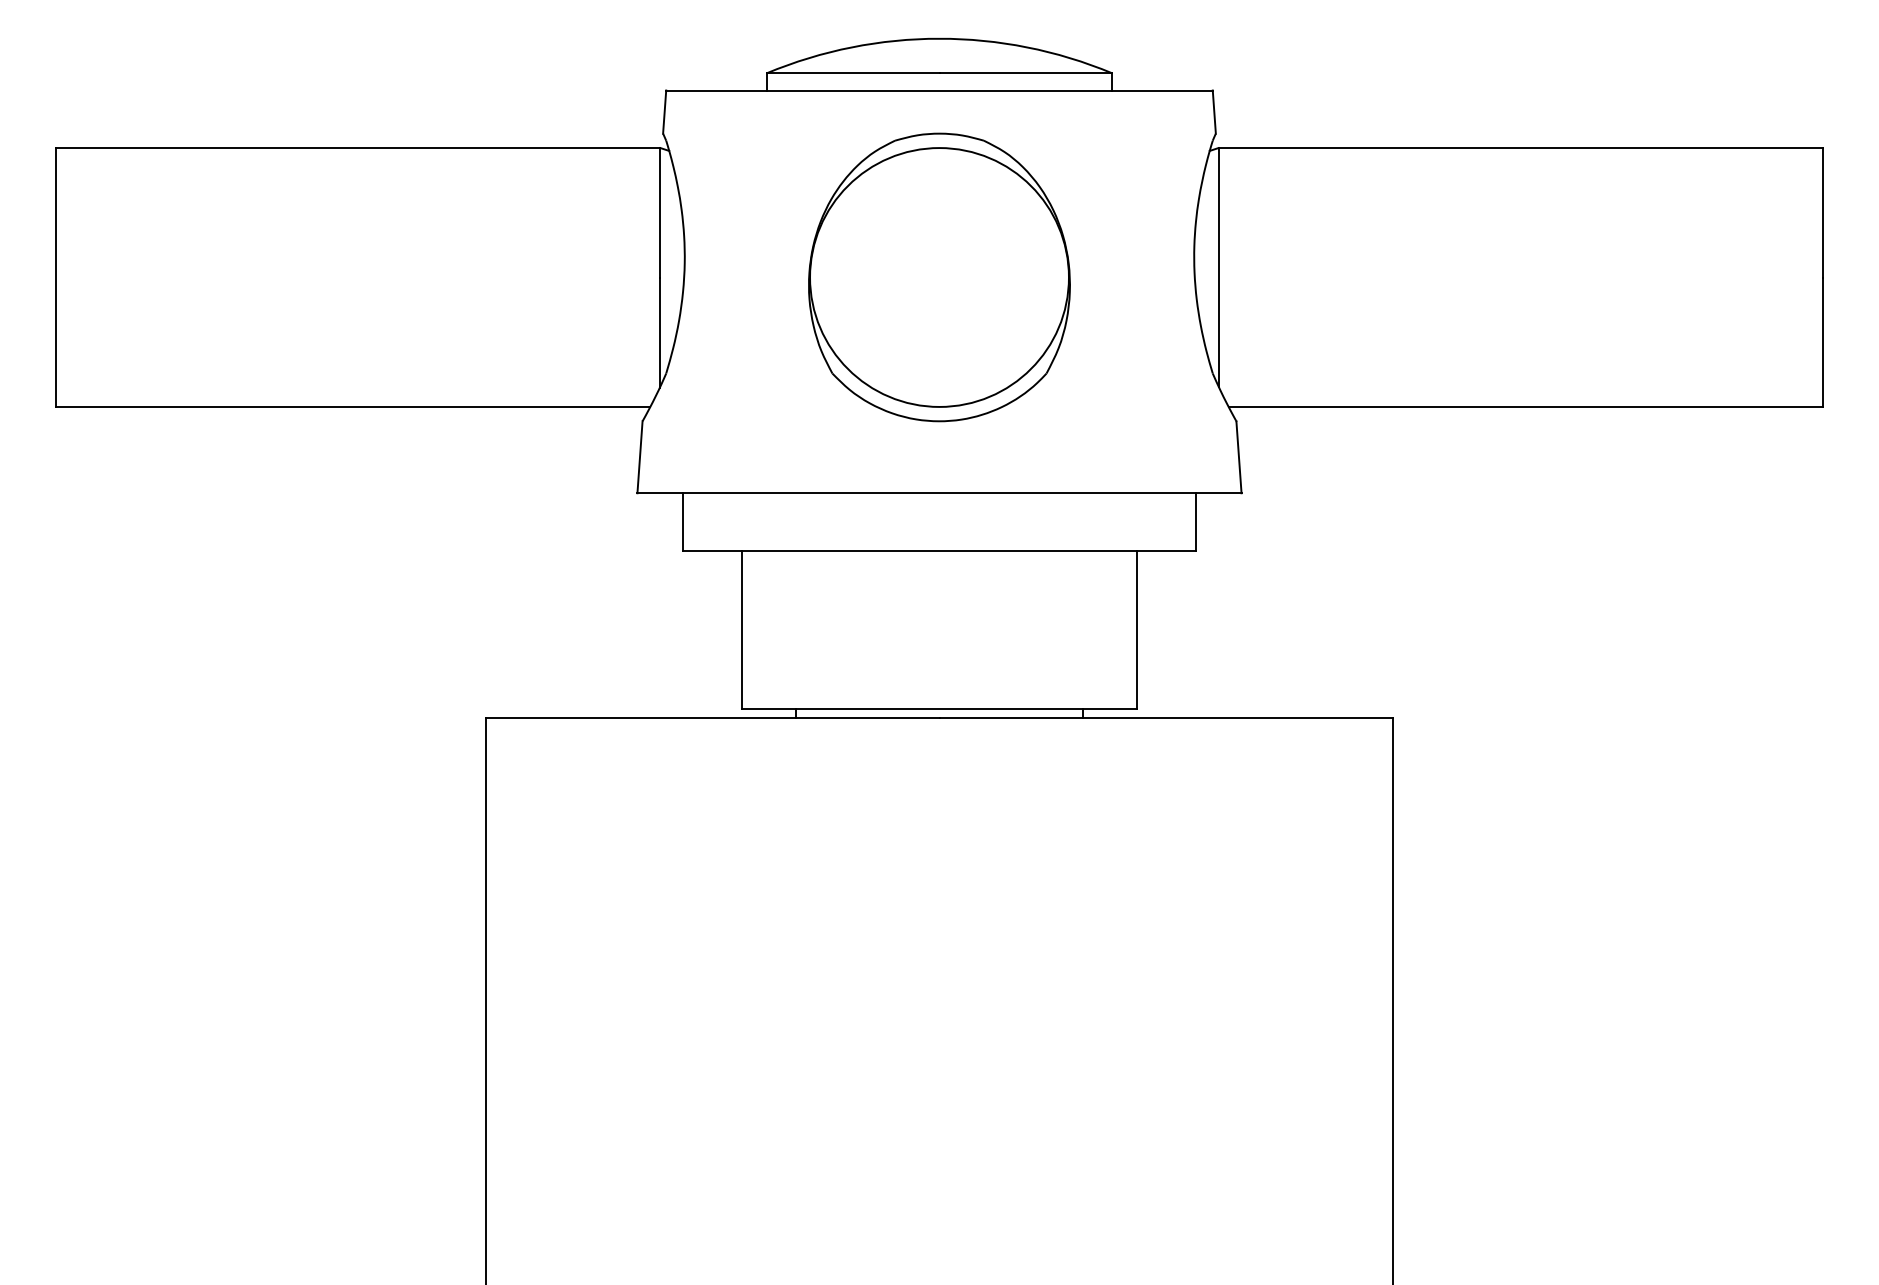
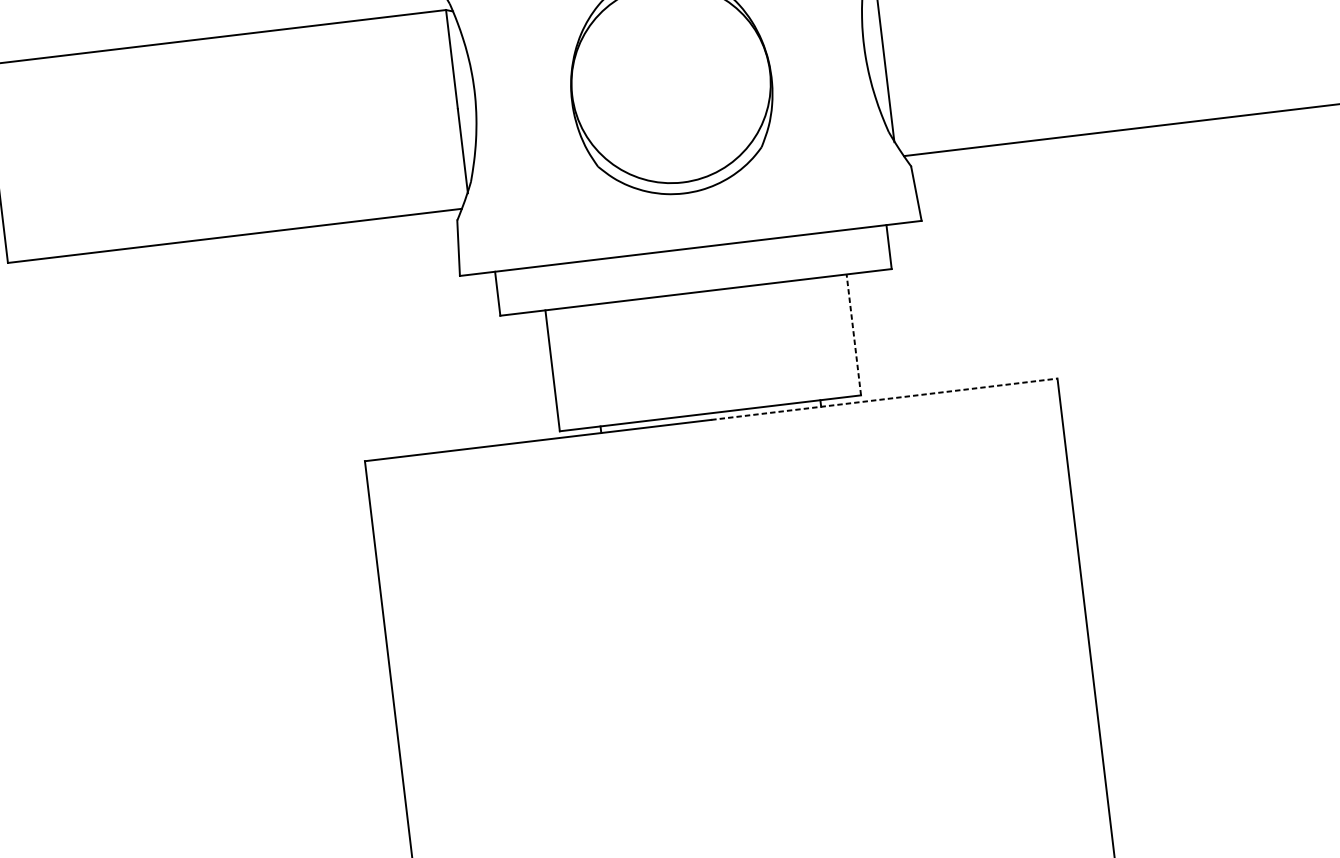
line: (1136, 629) -> (853, 334), solid -> dashed
line: (1166, 717) -> (884, 399), solid -> dashed

